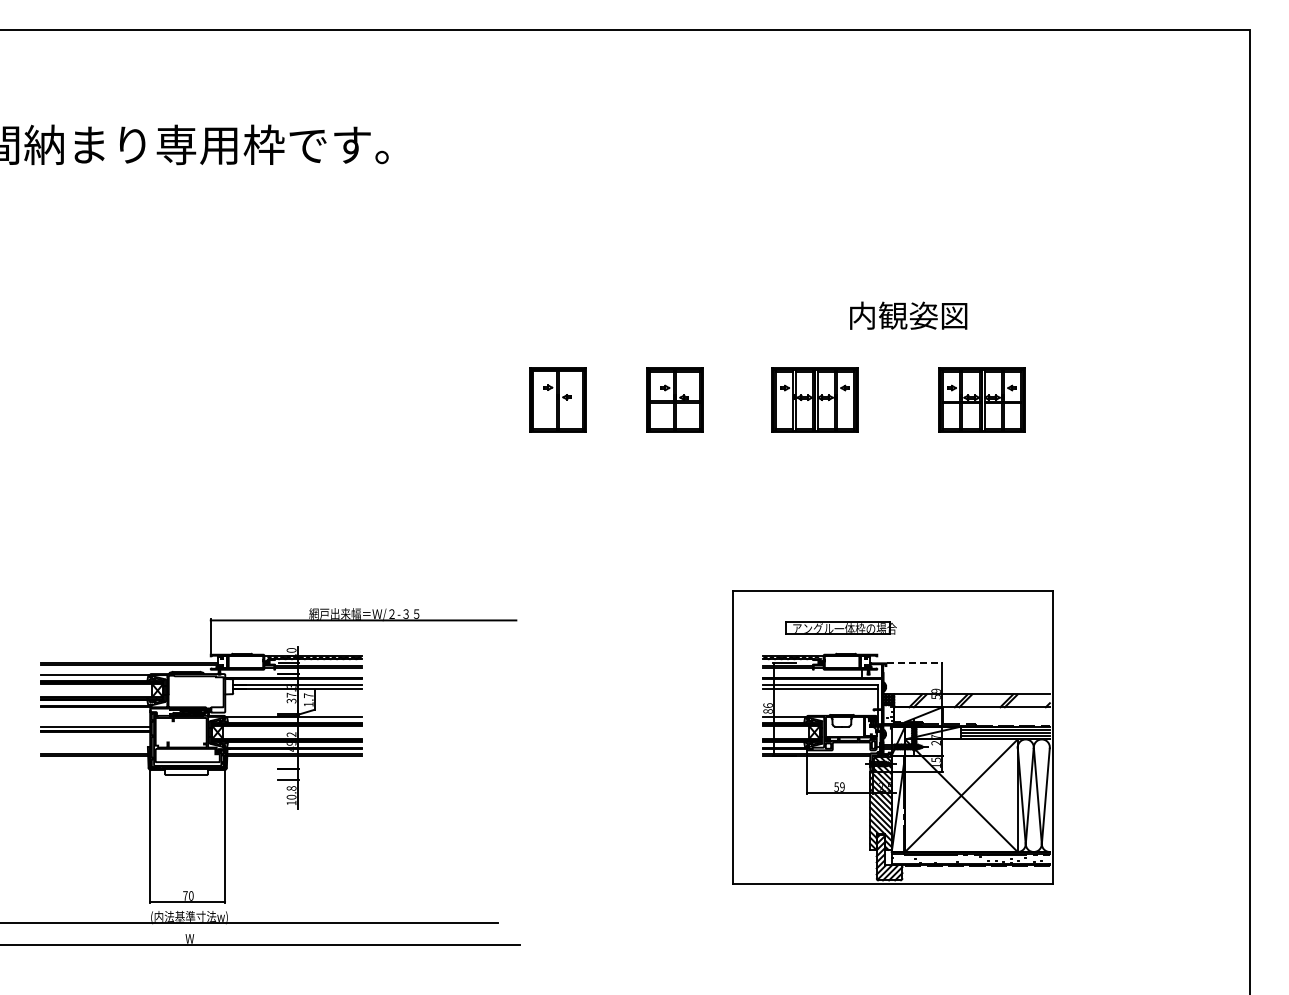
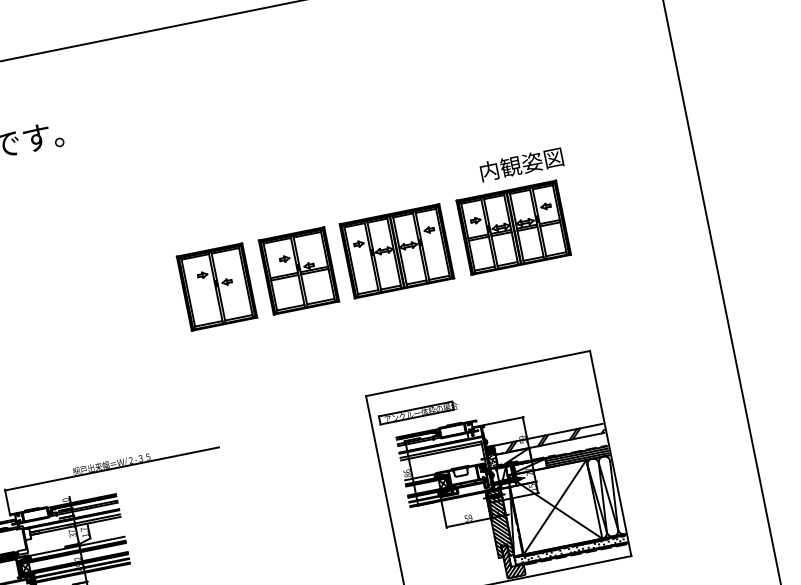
text: (908, 315) -> (521, 164), moved
part: (557, 399) -> (216, 287), size x1.67
part: (674, 399) -> (298, 270), size x1.67
part: (814, 399) -> (396, 250), size x1.67
part: (981, 399) -> (513, 227), size x1.67
part: (840, 627) -> (418, 412), moved
line: (915, 663) -> (504, 421), dashed -> solid

